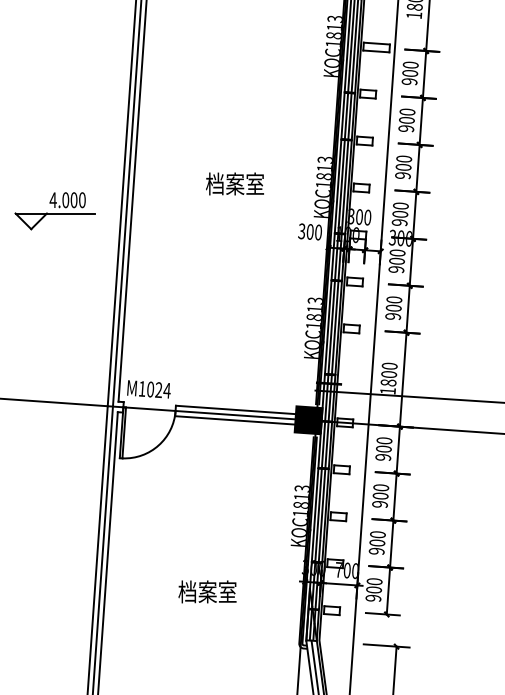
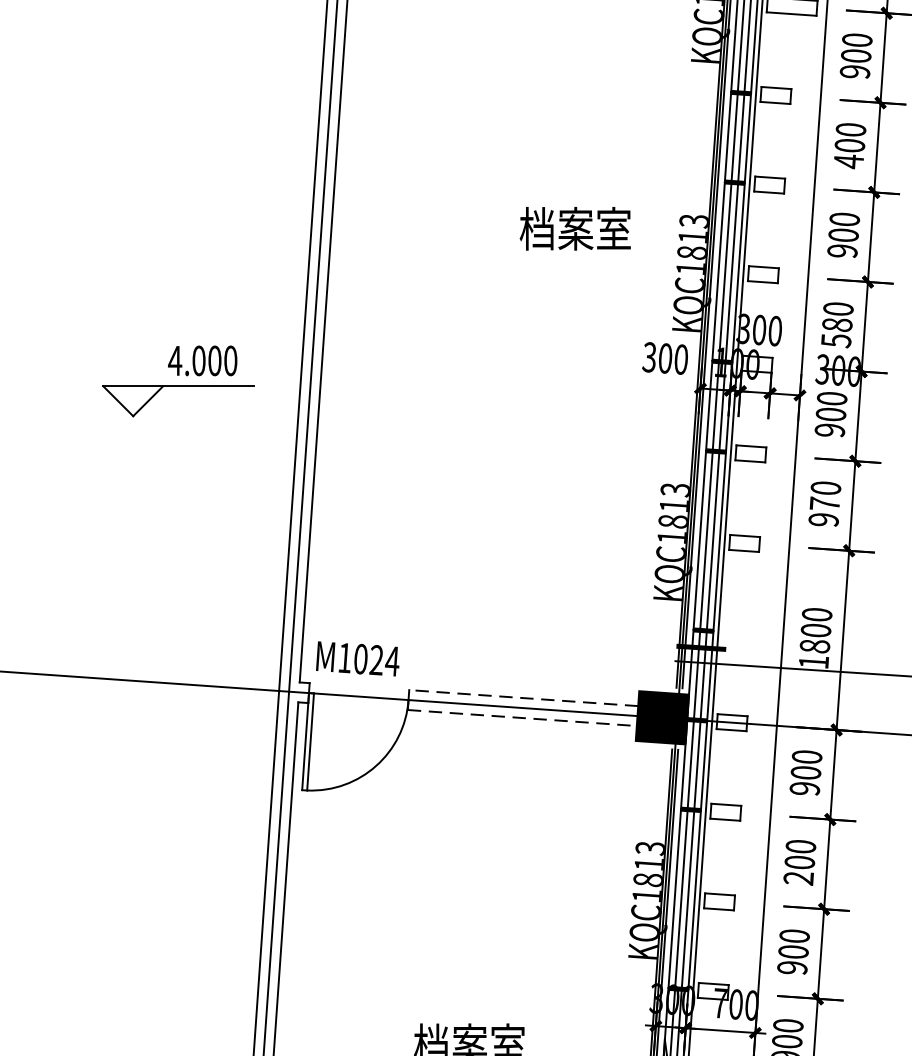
text: (406, 128) -> (849, 161), 900 -> 400
text: (234, 183) -> (574, 227), moved
part: (54, 211) -> (177, 382), moved
text: (399, 218) -> (835, 332), 900 -> 580
text: (393, 307) -> (824, 502), 900 -> 970
line: (235, 409) -> (522, 697), solid -> dashed
line: (235, 420) -> (522, 718), solid -> dashed
text: (379, 504) -> (797, 878), 900 -> 200

